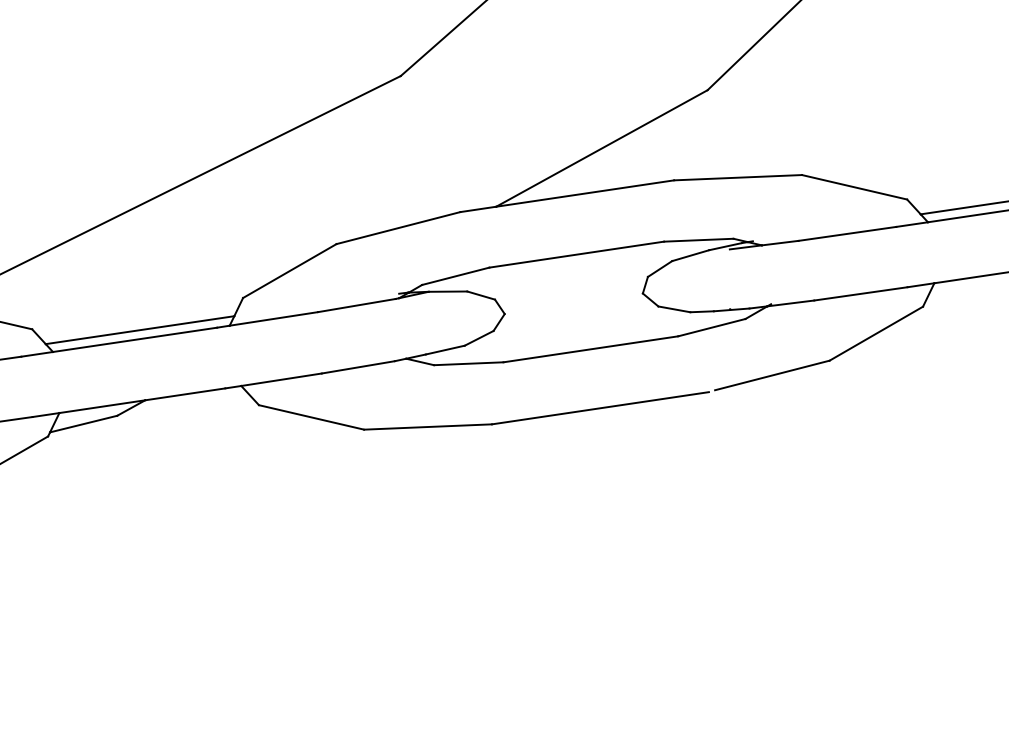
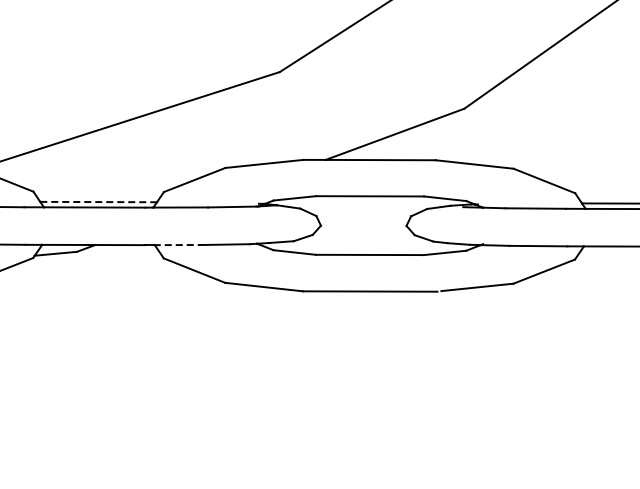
line: (141, 330) -> (99, 202), solid -> dashed
line: (281, 380) -> (179, 245), solid -> dashed

